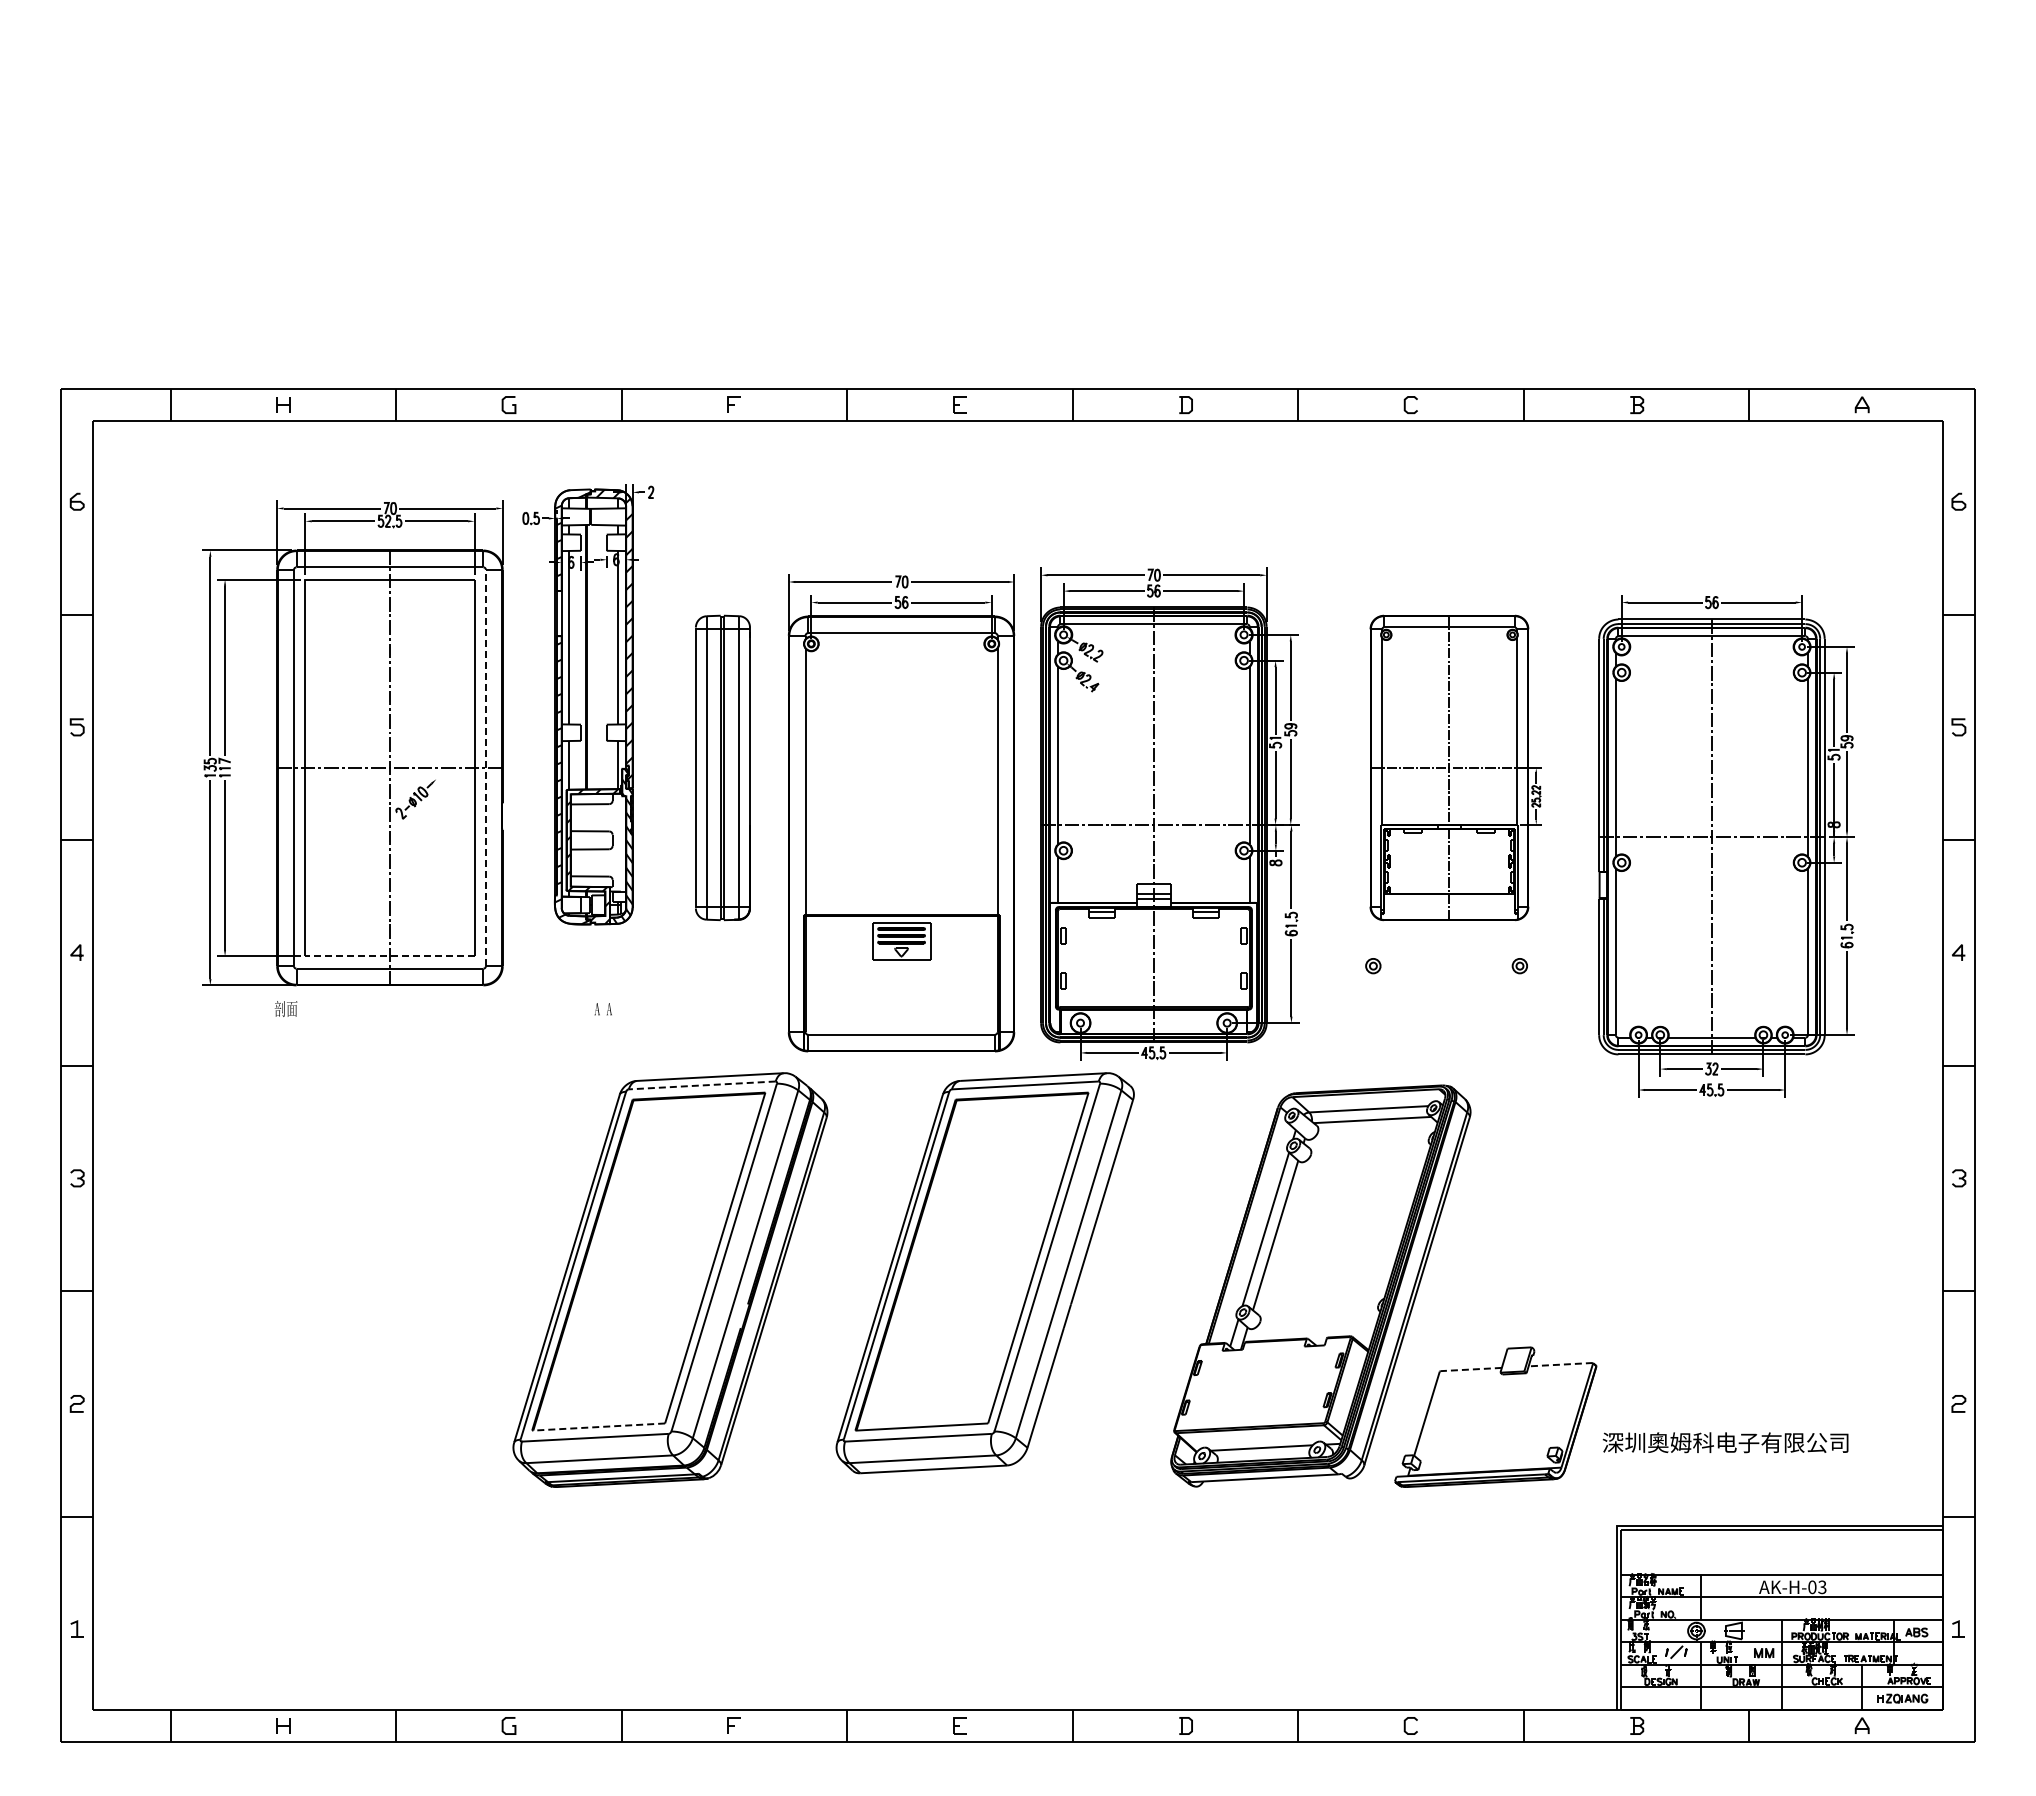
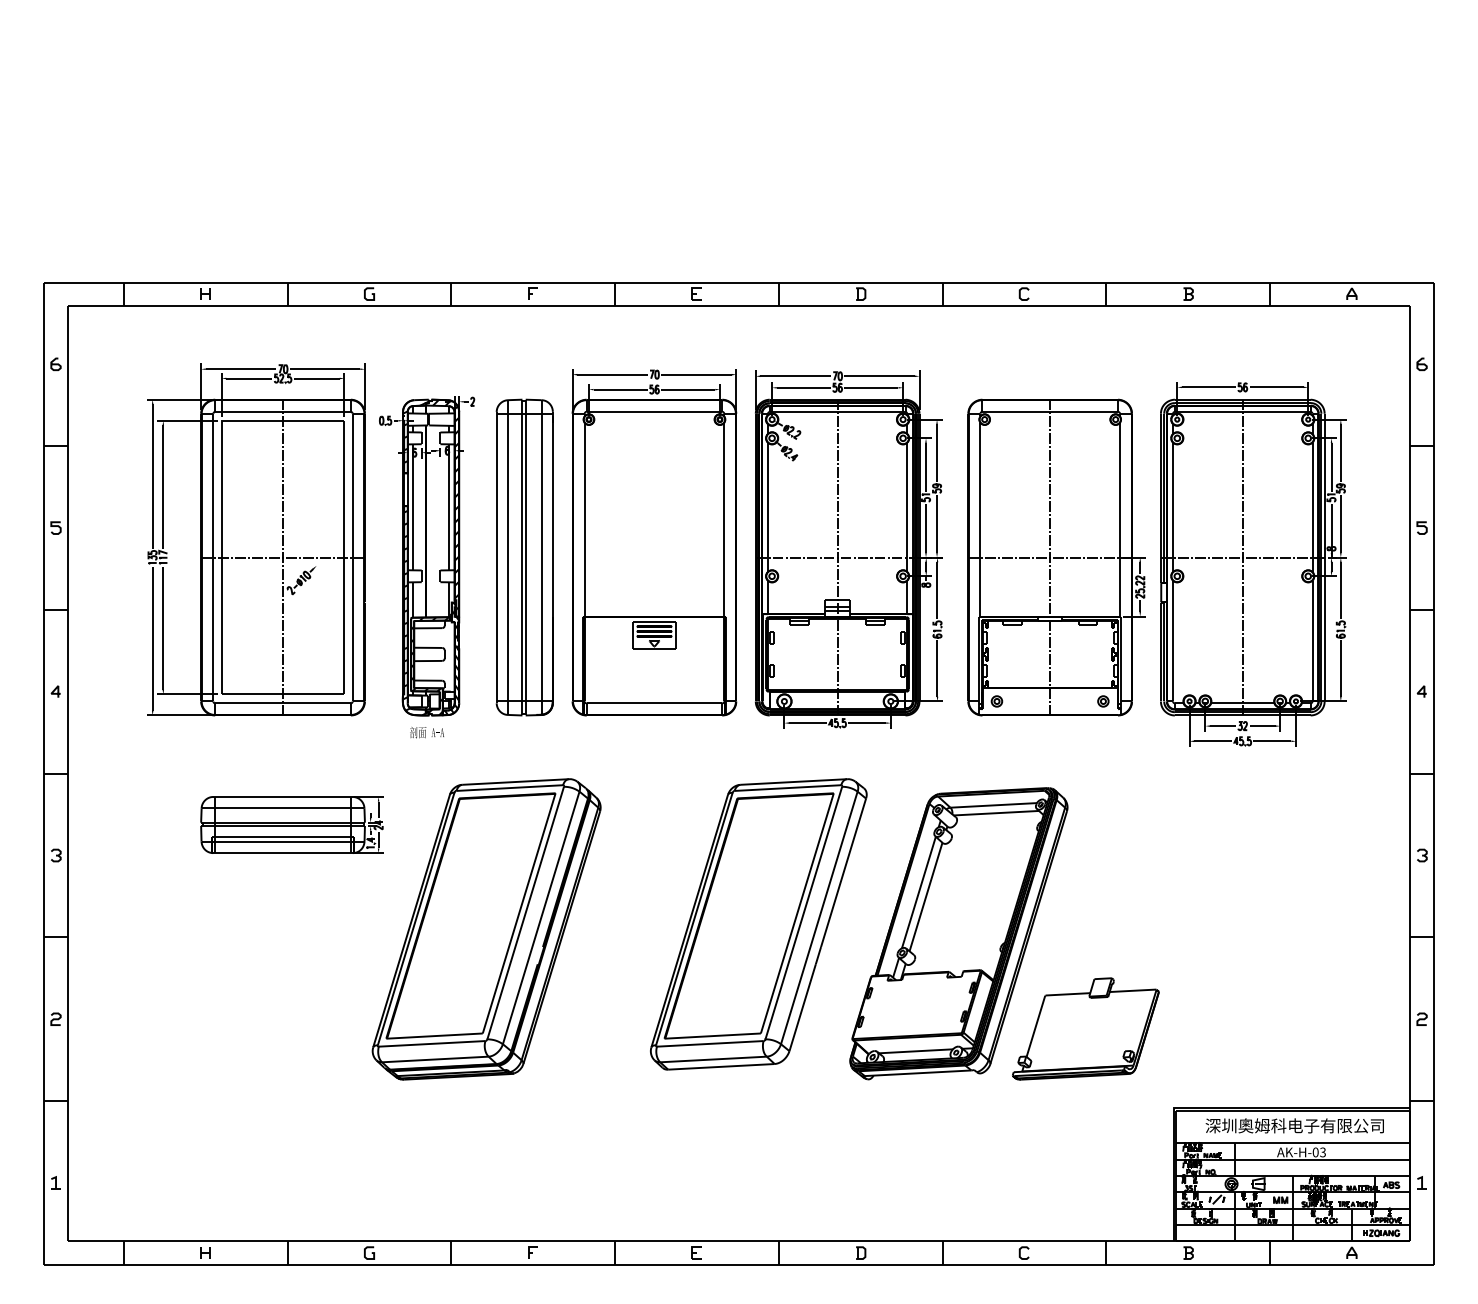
part: (588, 704) -> (427, 555), moved
line: (485, 767) -> (352, 557), dashed -> solid
part: (722, 767) -> (524, 557), size x1.43
part: (1455, 767) -> (1056, 557), size x1.43
part: (901, 813) -> (654, 542), moved
part: (1169, 813) -> (848, 549), moved
part: (1726, 846) -> (1253, 564), moved
line: (389, 956) -> (282, 694), dashed -> solid
part: (285, 1008) -> (417, 732), moved
line: (702, 1085) -> (509, 788), dashed -> solid
part: (402, 1135) -> (292, 824), added
part: (984, 1273) -> (758, 924), moved
line: (1560, 1364) -> (1132, 990), dashed -> solid
line: (1471, 1369) -> (1068, 994), dashed -> solid
line: (598, 1427) -> (434, 1036), dashed -> solid
text: (1725, 1442) -> (1294, 1125), moved

